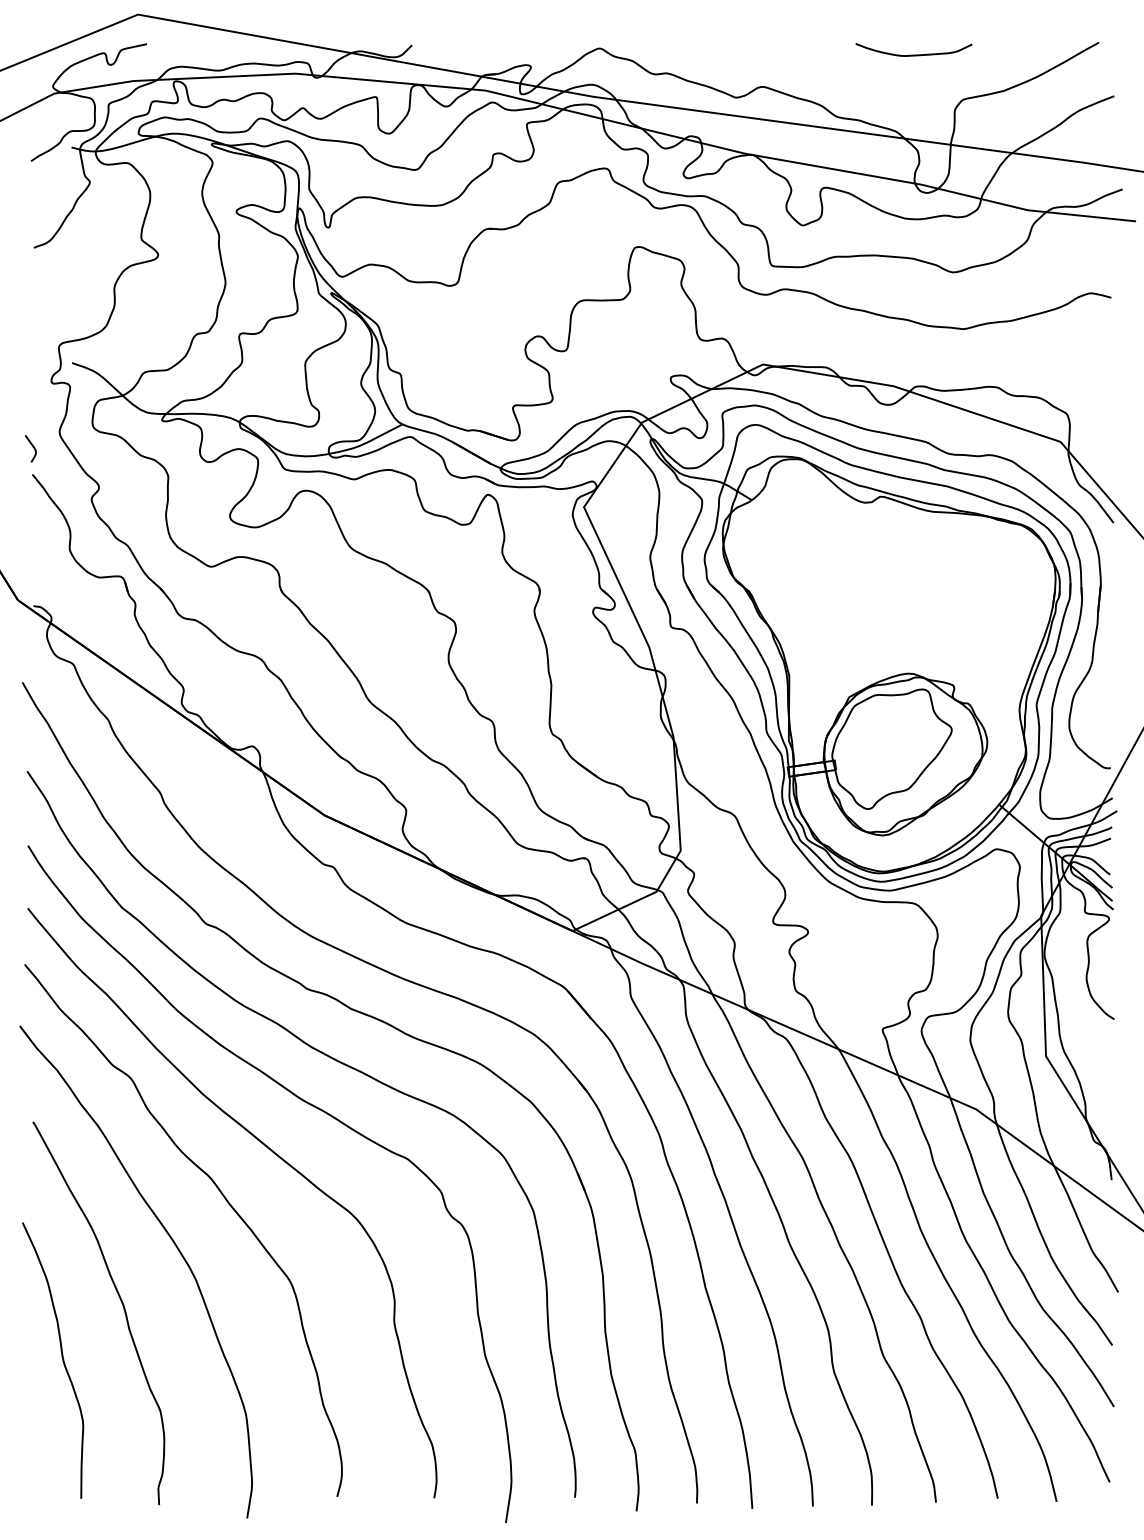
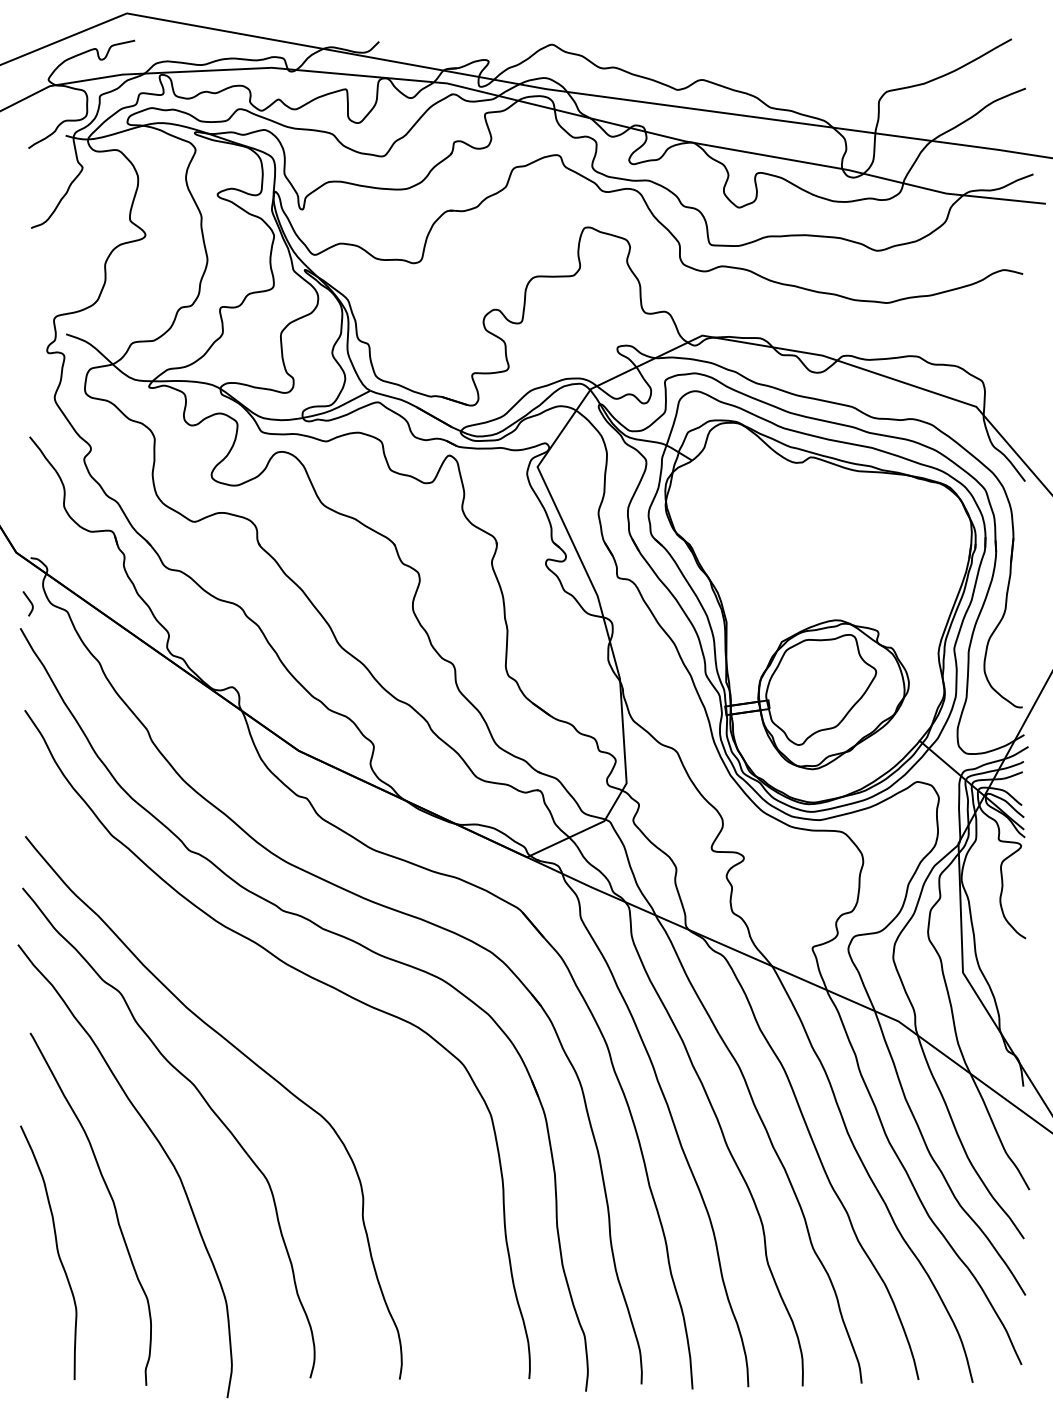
curve: (913, 54) -> (840, 50), removed
curve: (32, 447) -> (29, 602), moved
curve: (308, 1104) -> (283, 1017), removed

